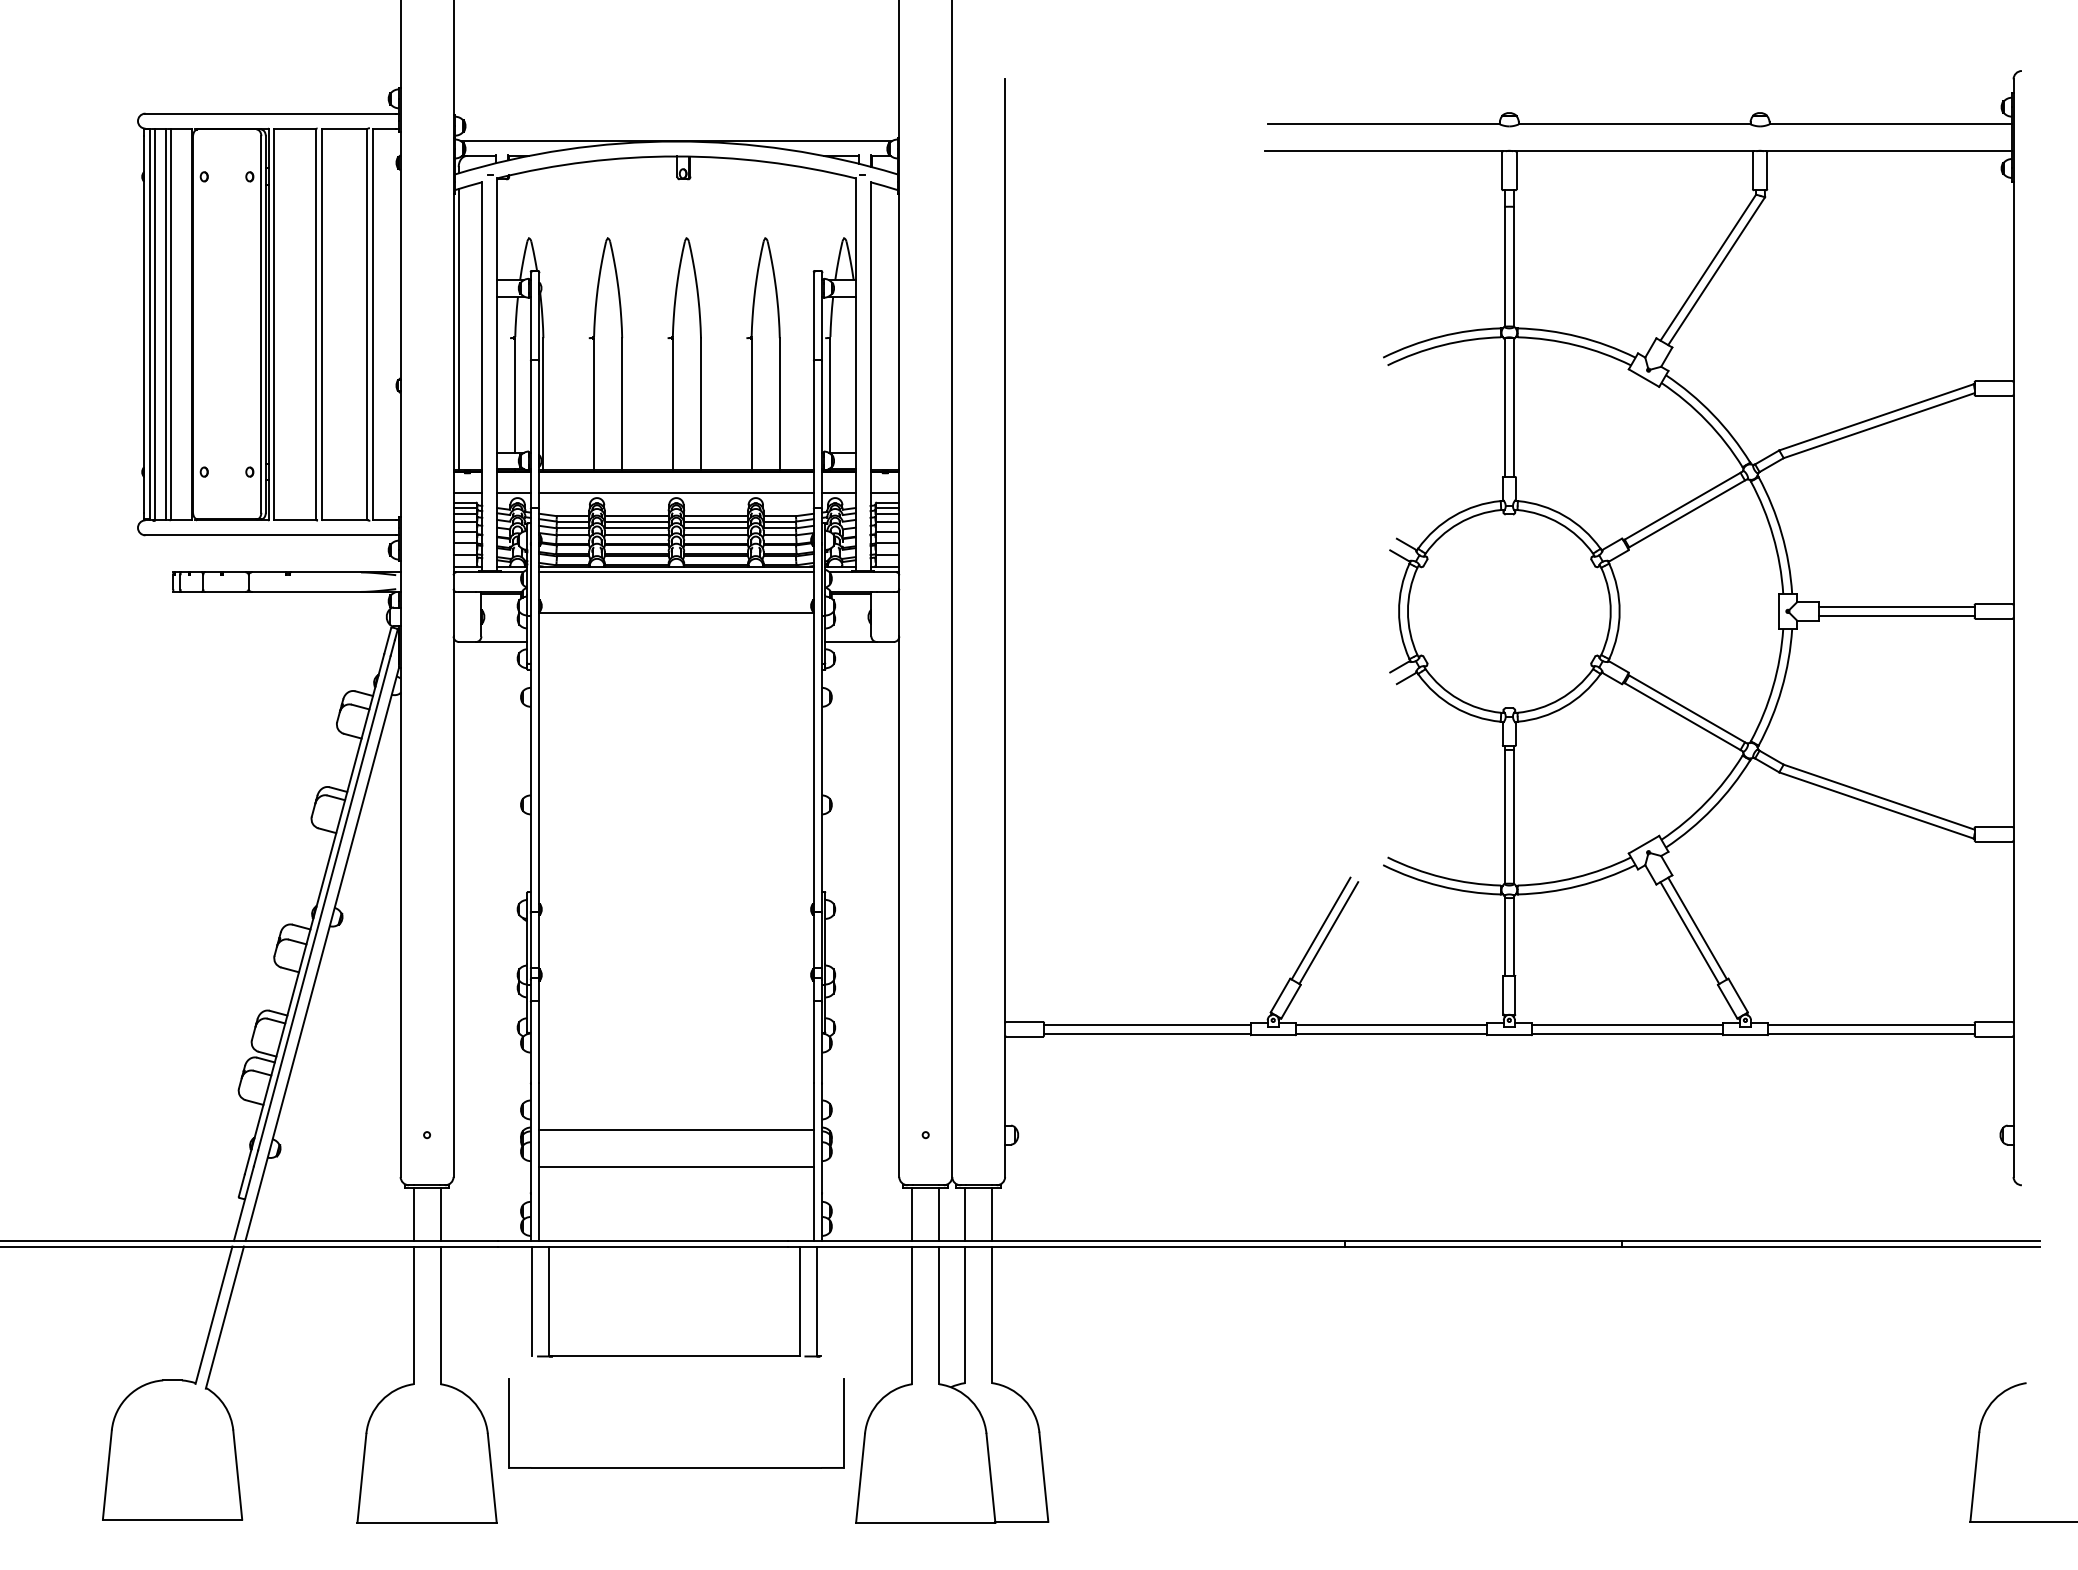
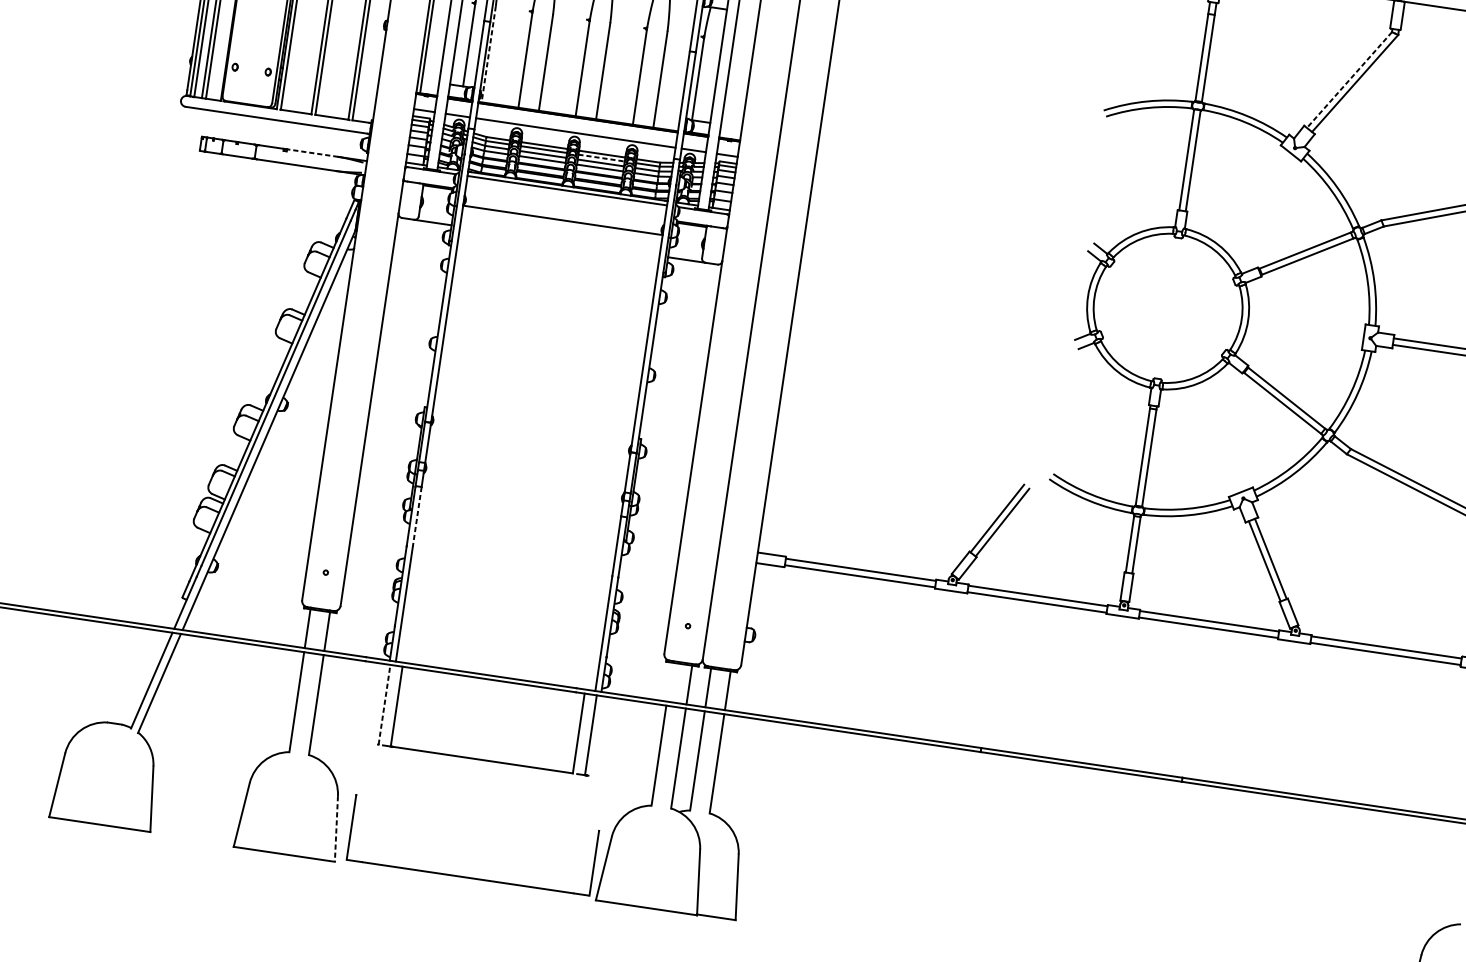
line: (1708, 268) -> (1349, 80), solid -> dashed
line: (543, 404) -> (488, 54), solid -> dashed
line: (716, 521) -> (601, 158), solid -> dashed
line: (325, 572) -> (312, 153), solid -> dashed
line: (539, 1042) -> (417, 517), solid -> dashed
line: (676, 1129) -> (507, 595), removed
line: (676, 1166) -> (503, 622), removed
line: (912, 1213) -> (670, 681), removed
line: (532, 1301) -> (384, 704), solid -> dashed
part: (676, 1467) -> (468, 877), moved
line: (492, 1478) -> (336, 829), solid -> dashed

